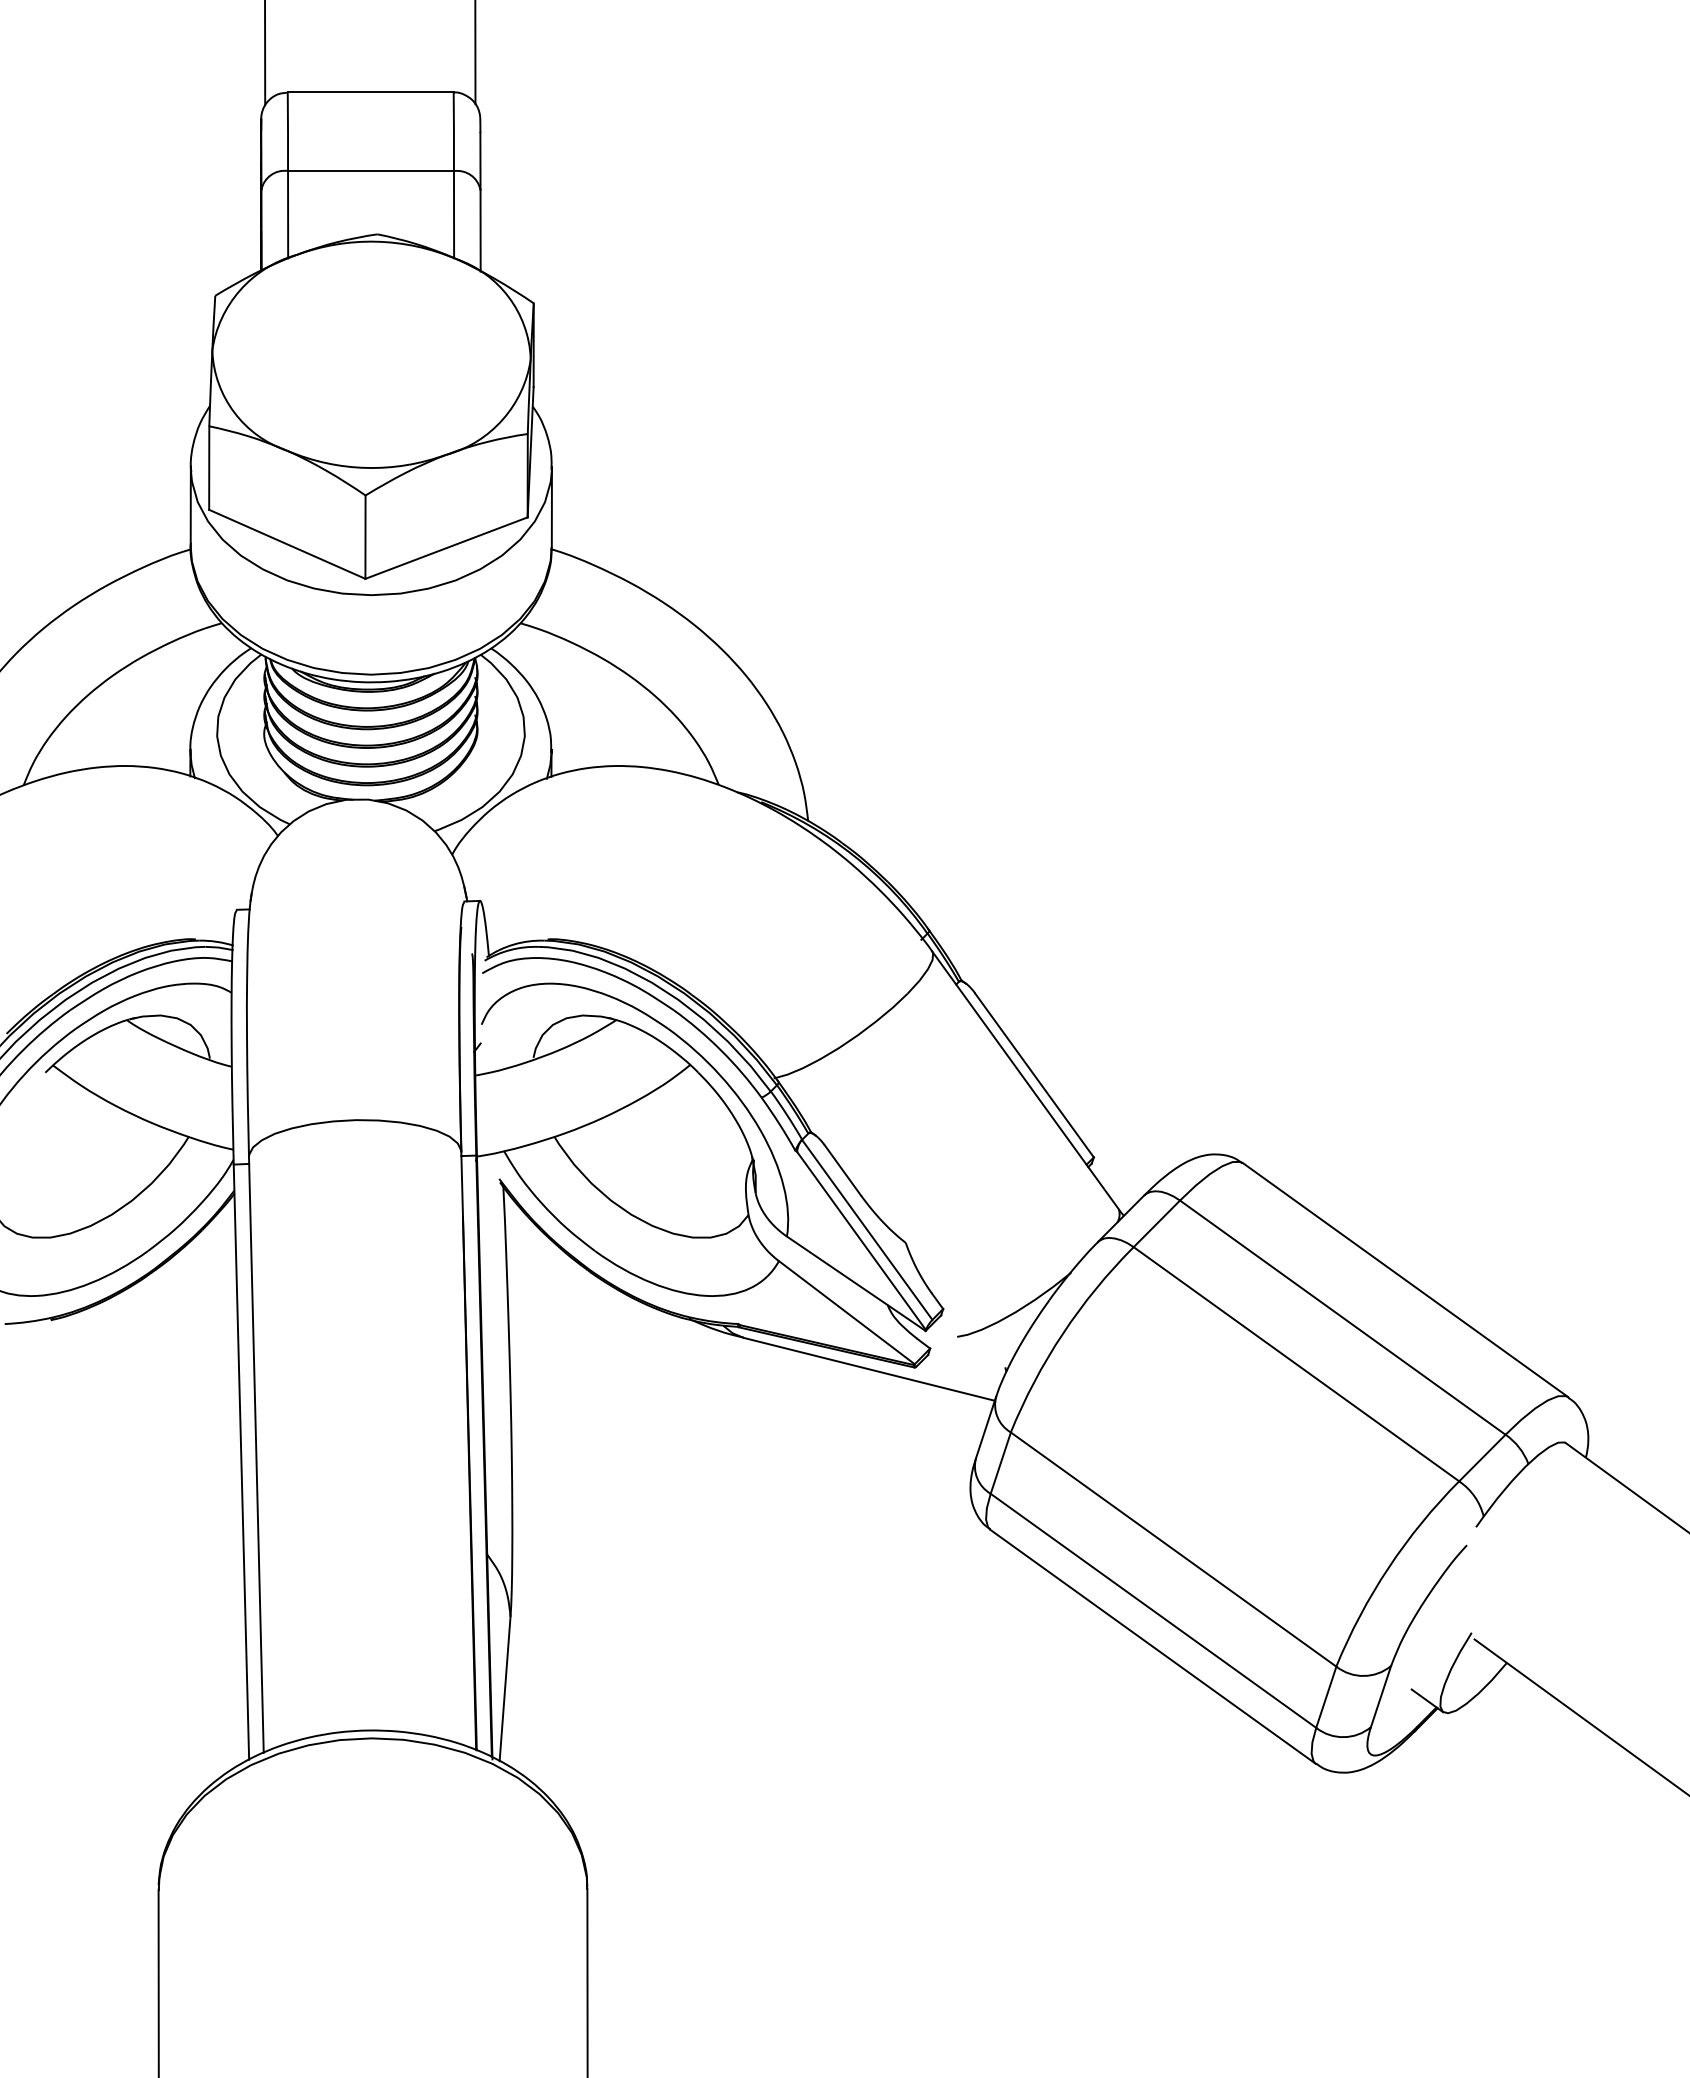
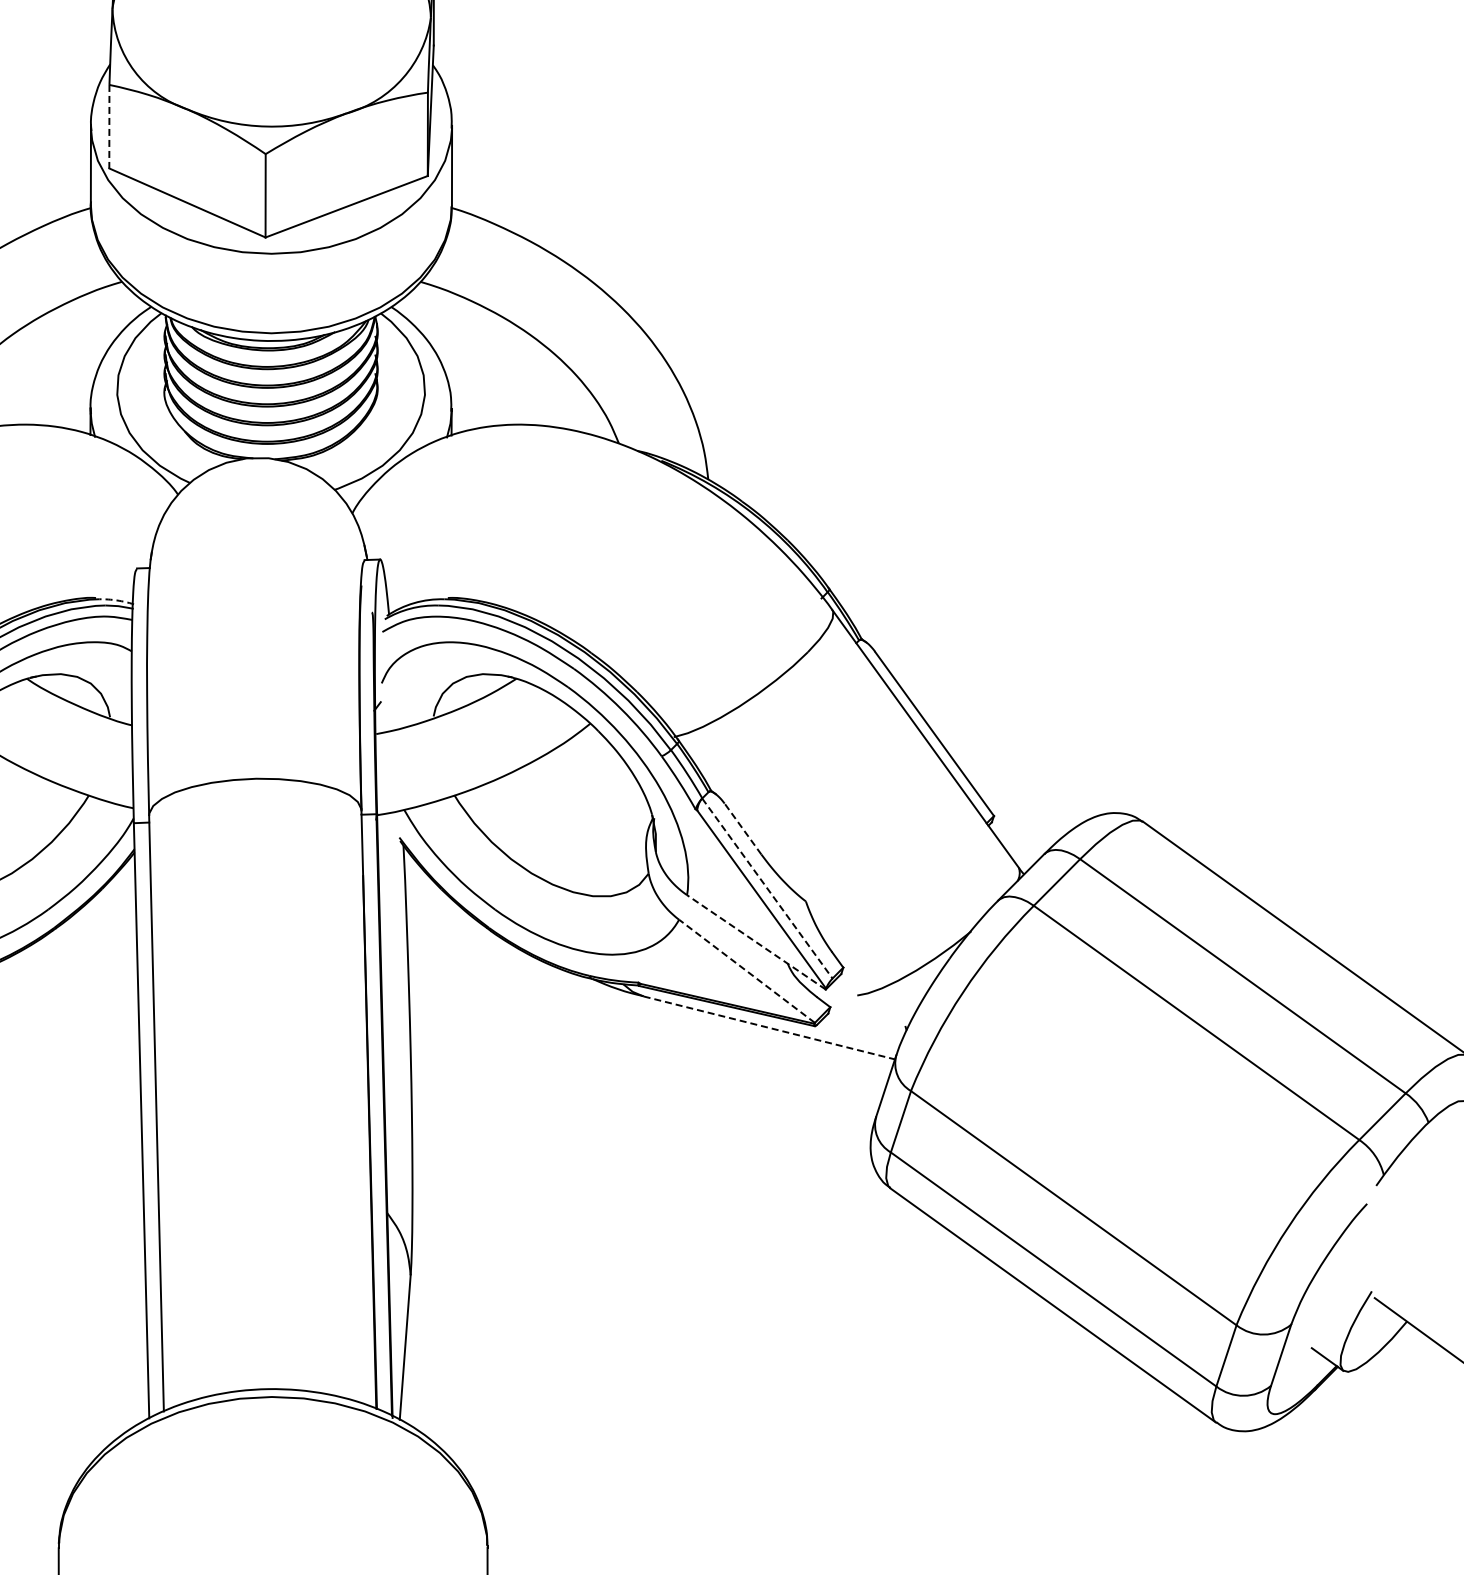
line: (209, 468) -> (109, 127), solid -> dashed
arc: (216, 941) -> (116, 600), solid -> dashed
line: (842, 1170) -> (742, 829), solid -> dashed
line: (867, 1230) -> (767, 889), solid -> dashed
line: (856, 1283) -> (756, 942), solid -> dashed
line: (846, 1312) -> (746, 971), solid -> dashed
line: (869, 1369) -> (769, 1028), solid -> dashed

